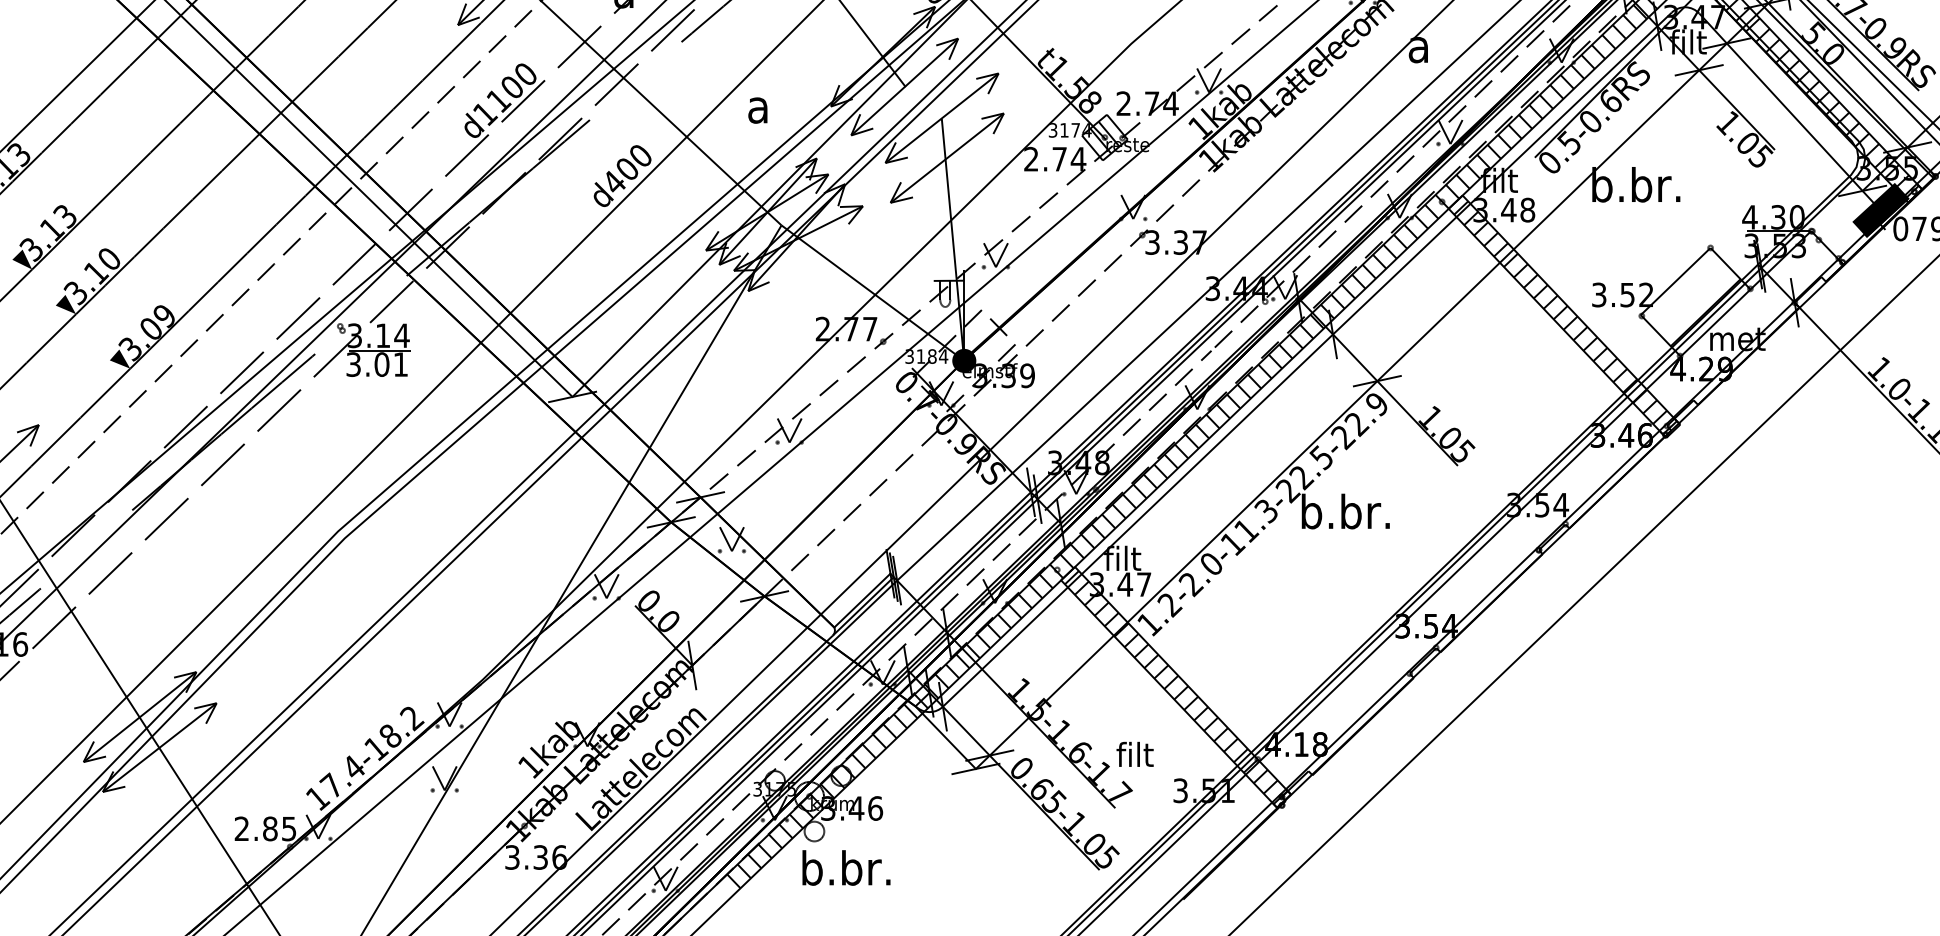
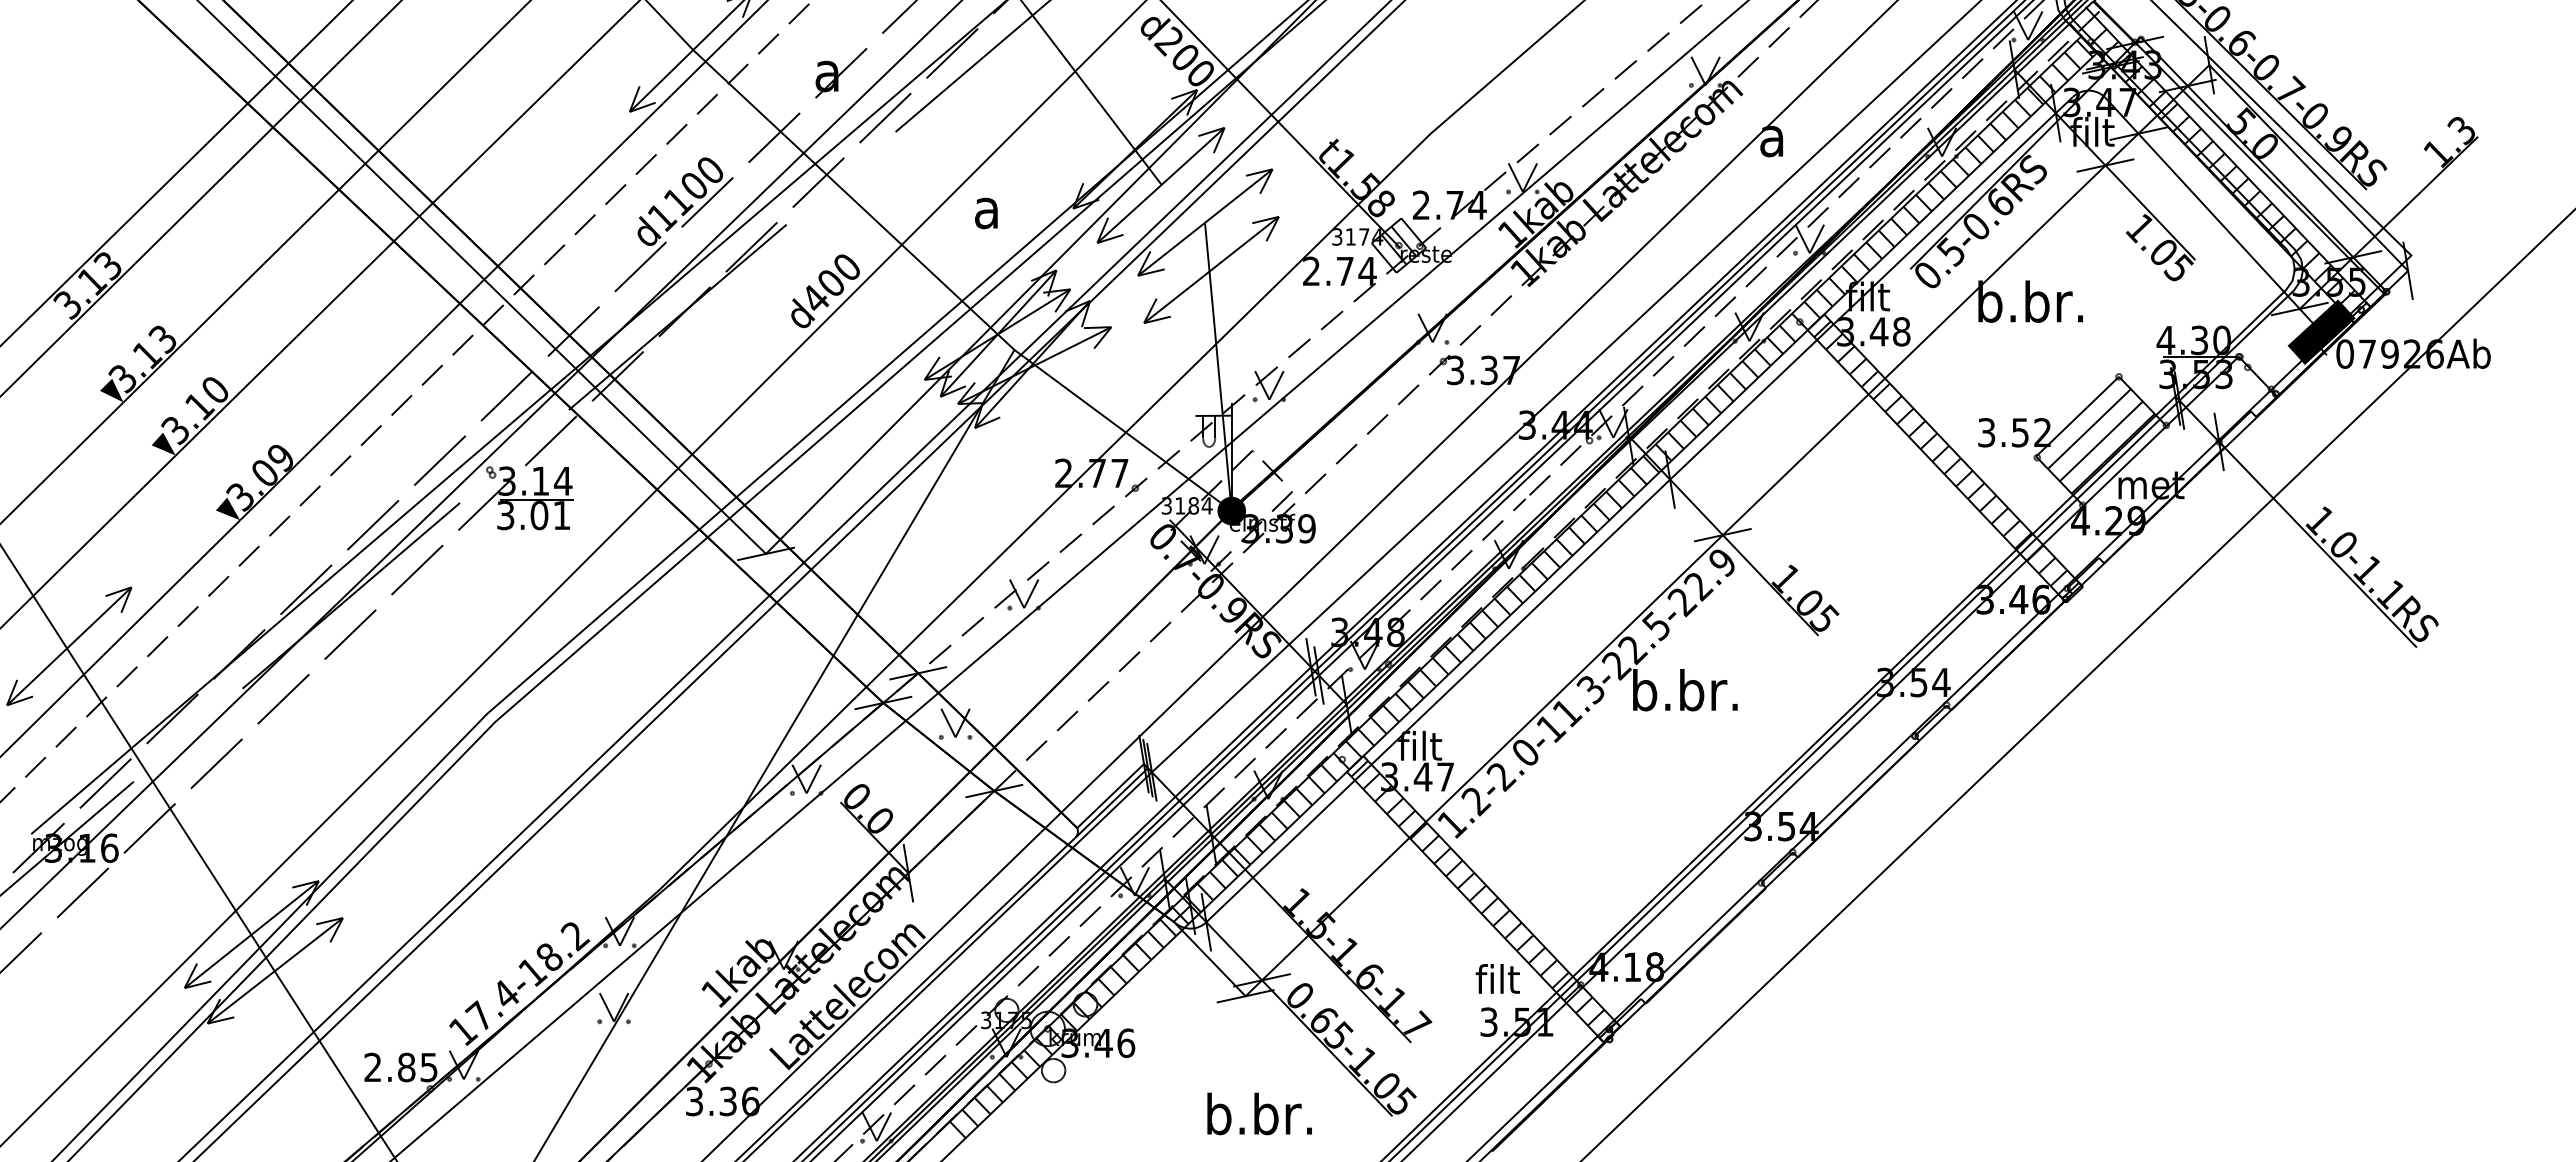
line: (1684, 291) -> (2088, 428), added
line: (1694, 302) -> (2100, 441), added
text: (1134, 754) -> (1497, 978), moved
text: (846, 867) -> (1259, 1113), moved

